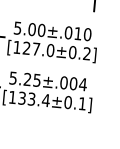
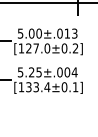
text: (87, 34) -> (74, 33), 5.00±.010 -> 5.00±.013

